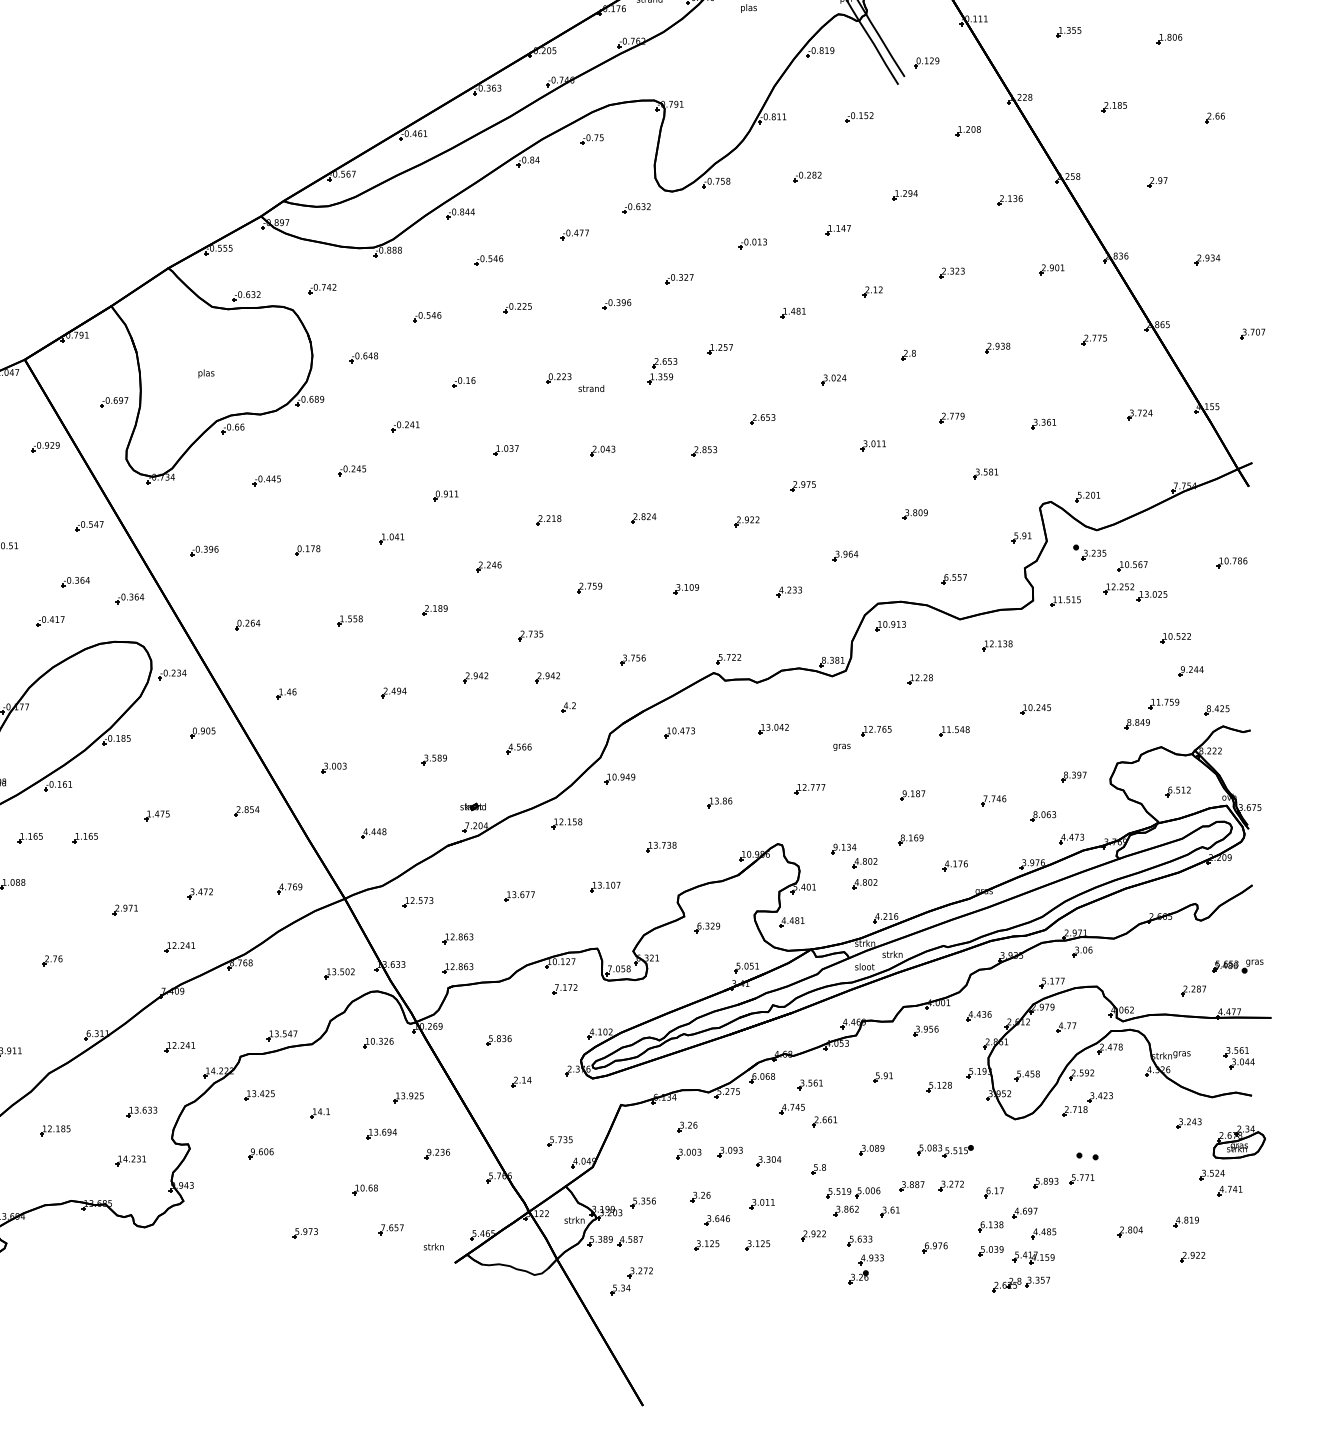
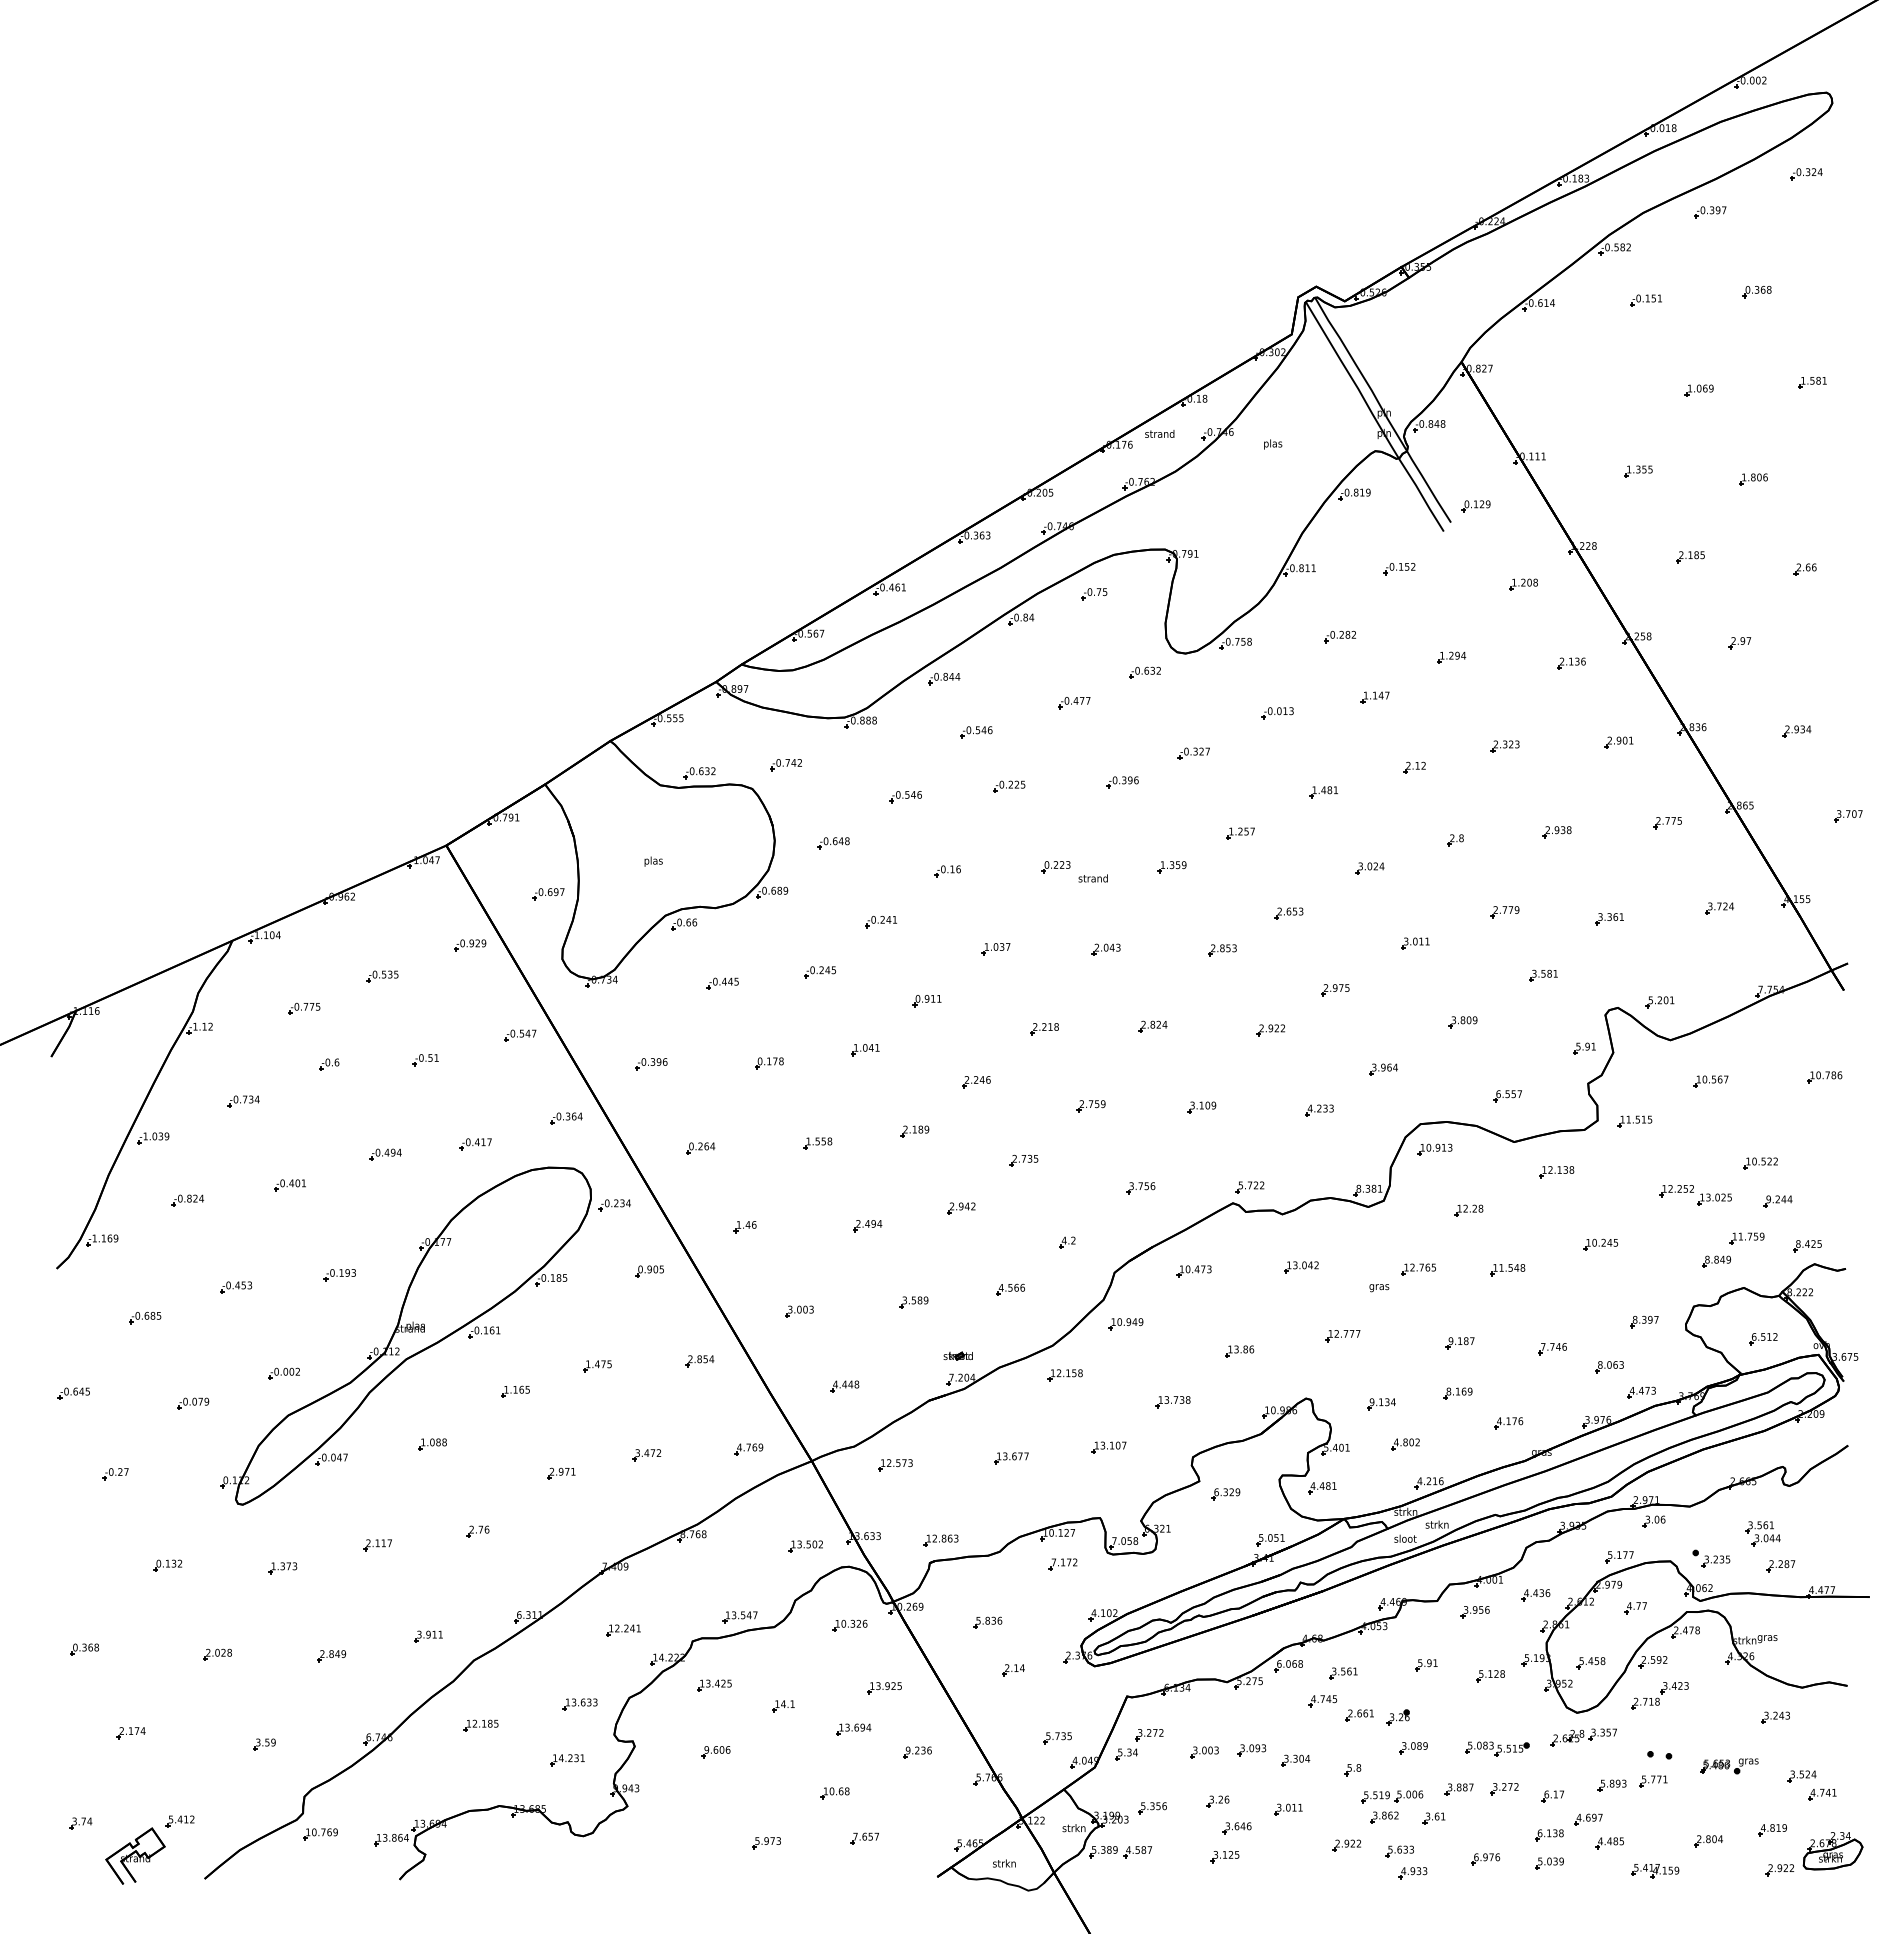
part: (664, 363) -> (1176, 849), removed
part: (1089, 552) -> (1711, 1558), moved
part: (75, 582) -> (504, 1099), removed
part: (1135, 592) -> (1695, 1195), moved
part: (547, 677) -> (1043, 1208), removed
part: (30, 837) -> (452, 1391), removed
part: (864, 863) -> (1405, 1420), removed
part: (457, 938) -> (940, 1506), removed
part: (179, 947) -> (623, 1516), removed
part: (1237, 966) -> (1729, 1766), moved
part: (1238, 1057) -> (1762, 1533), moved
part: (687, 1126) -> (1202, 1721), removed
part: (1238, 1142) -> (1832, 1851), moved
part: (757, 1245) -> (1282, 1857), removed
text: (433, 1246) -> (1004, 1863), moved
part: (1033, 1258) -> (1655, 1871), moved
part: (857, 1277) -> (1397, 1717), moved
part: (631, 1281) -> (1139, 1744), moved
part: (1020, 1284) -> (1583, 1737), moved

